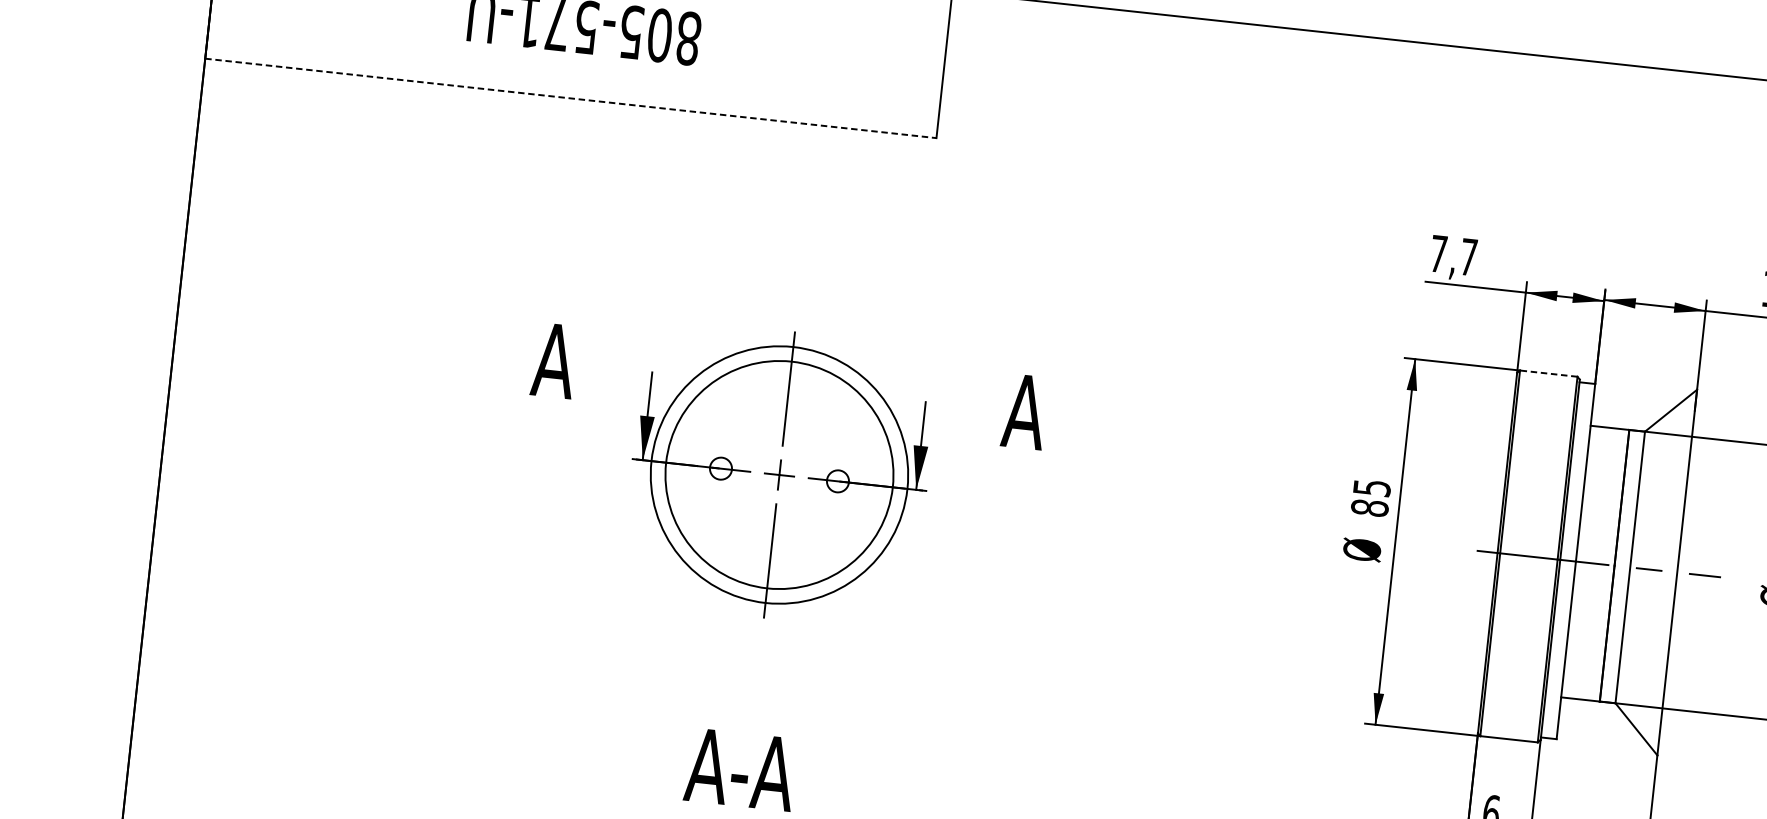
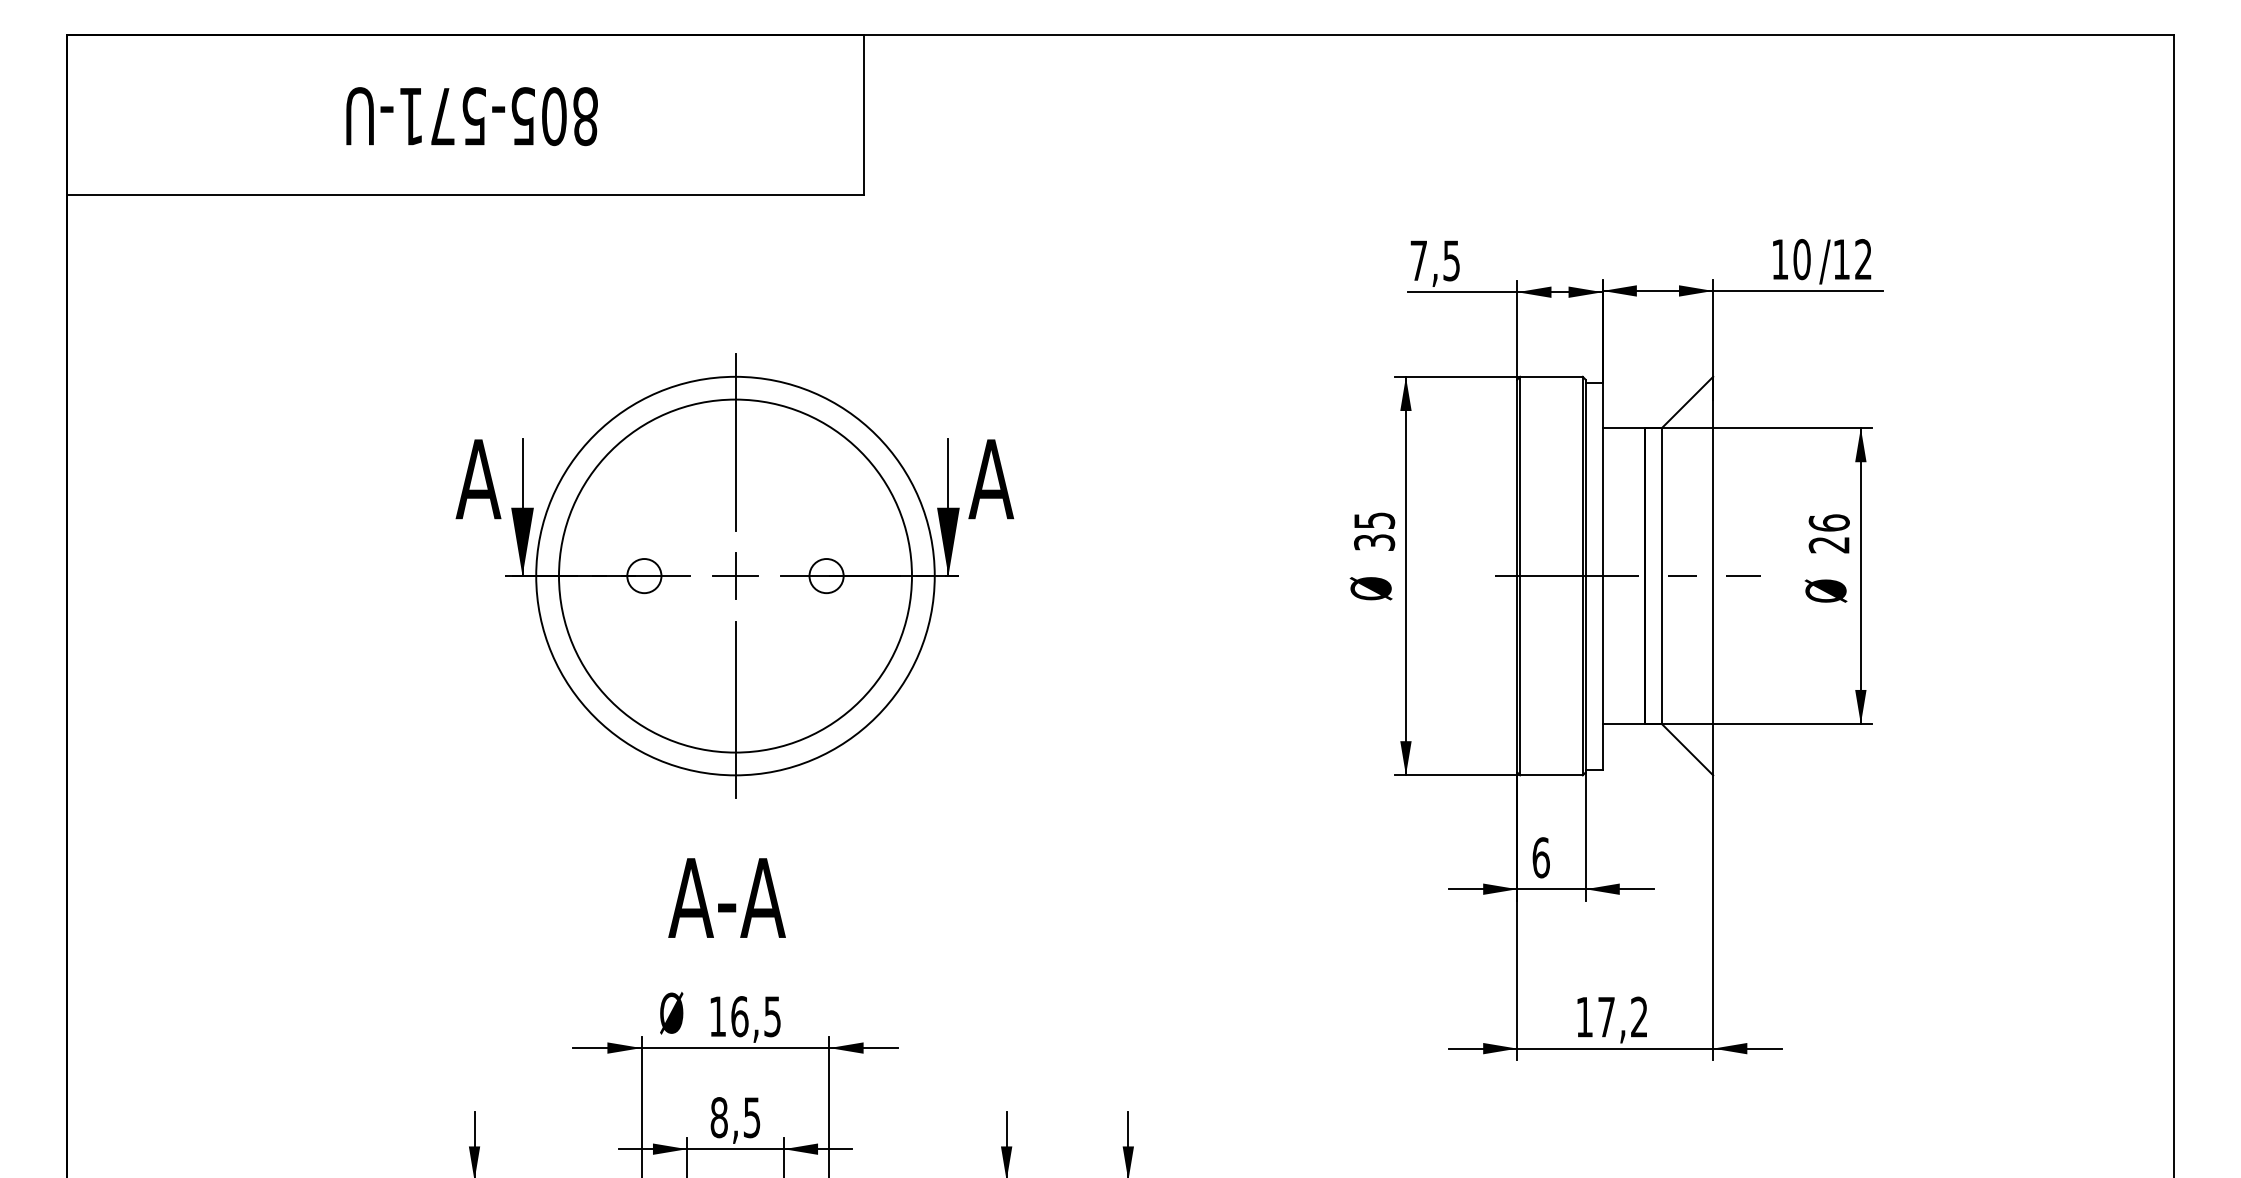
line: (570, 98) -> (465, 194), dashed -> solid
text: (1468, 256) -> (1451, 260), 7,7 -> 7,5
line: (1548, 373) -> (1551, 376), dashed -> solid
part: (777, 474) -> (732, 575), size x1.43
text: (1369, 508) -> (1374, 542), 85 -> 35

